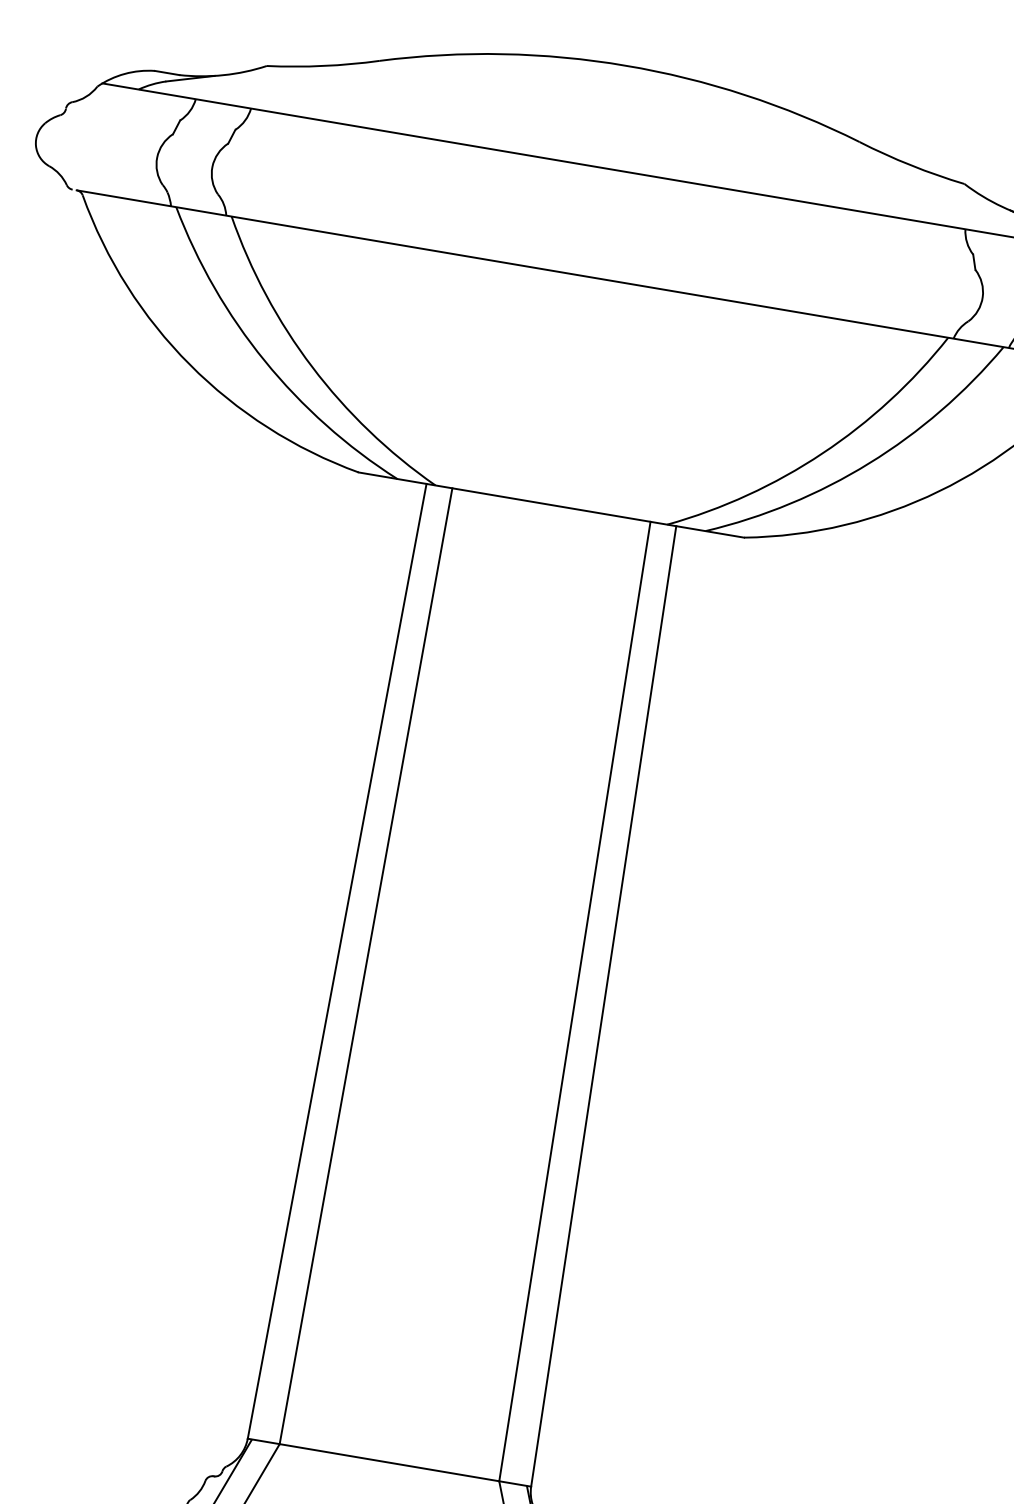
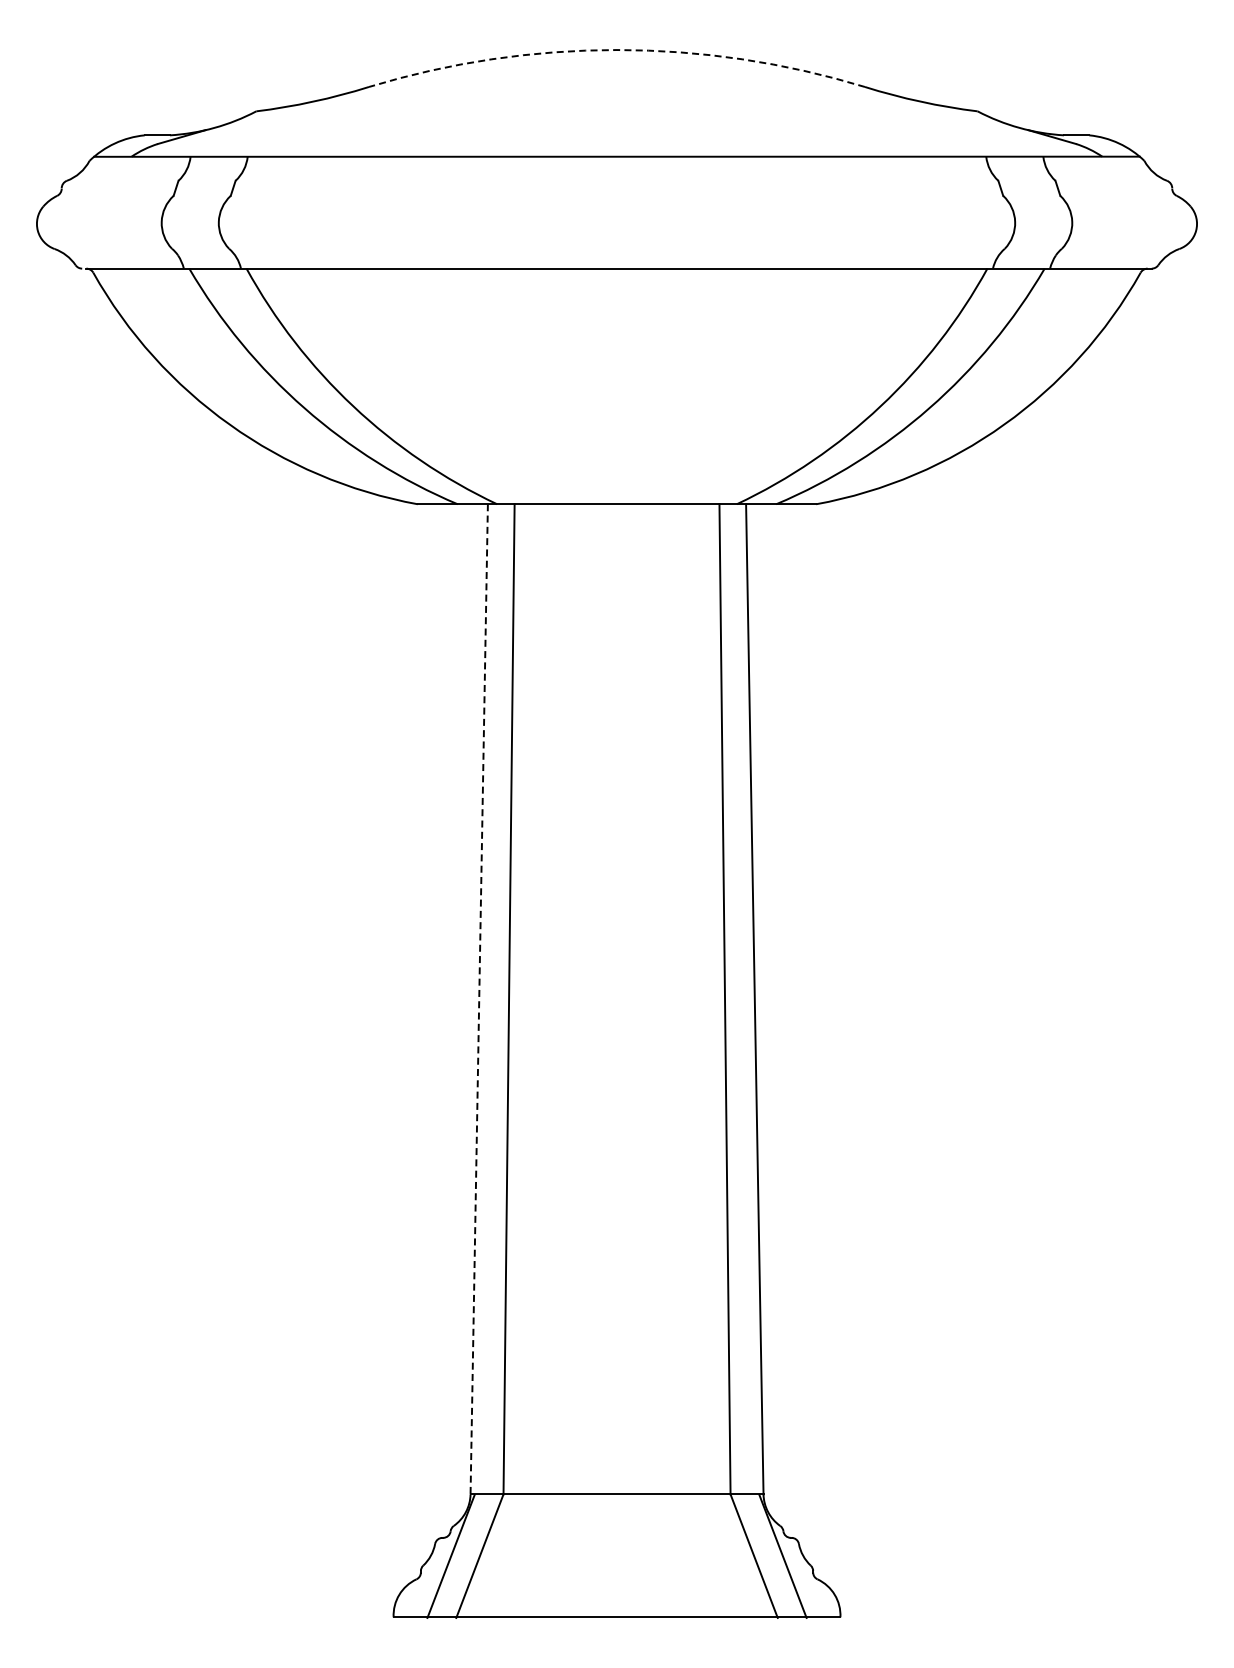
arc: (626, 66) -> (617, 50), solid -> dashed
line: (337, 961) -> (479, 999), solid -> dashed

